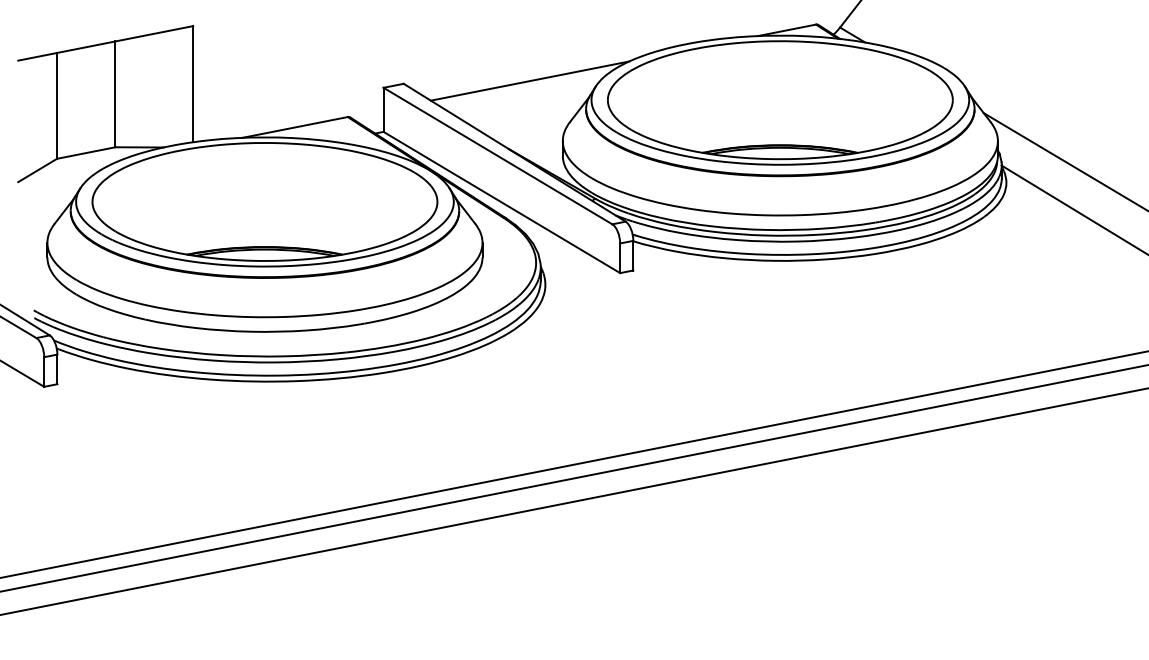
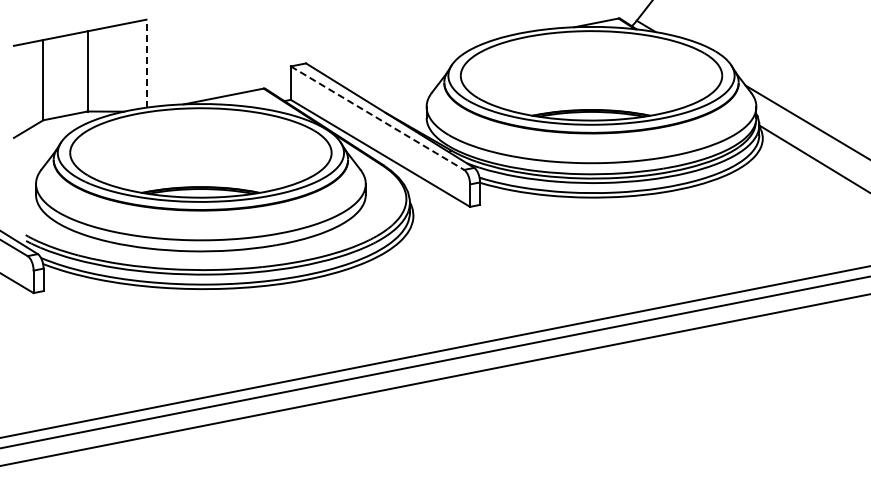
line: (529, 81) -> (401, 61), removed
line: (193, 83) -> (146, 63), solid -> dashed
line: (497, 156) -> (377, 118), solid -> dashed

